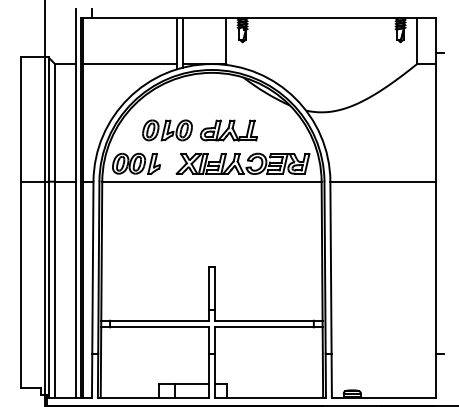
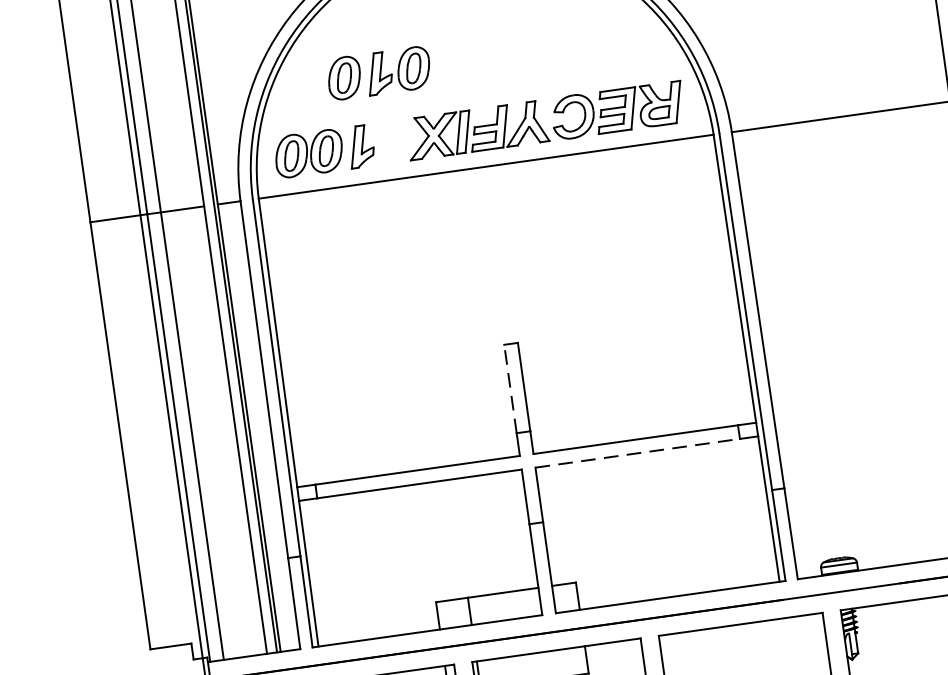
part: (228, 130) -> (505, 55), removed
line: (208, 287) -> (509, 387), solid -> dashed
line: (265, 327) -> (639, 453), solid -> dashed

